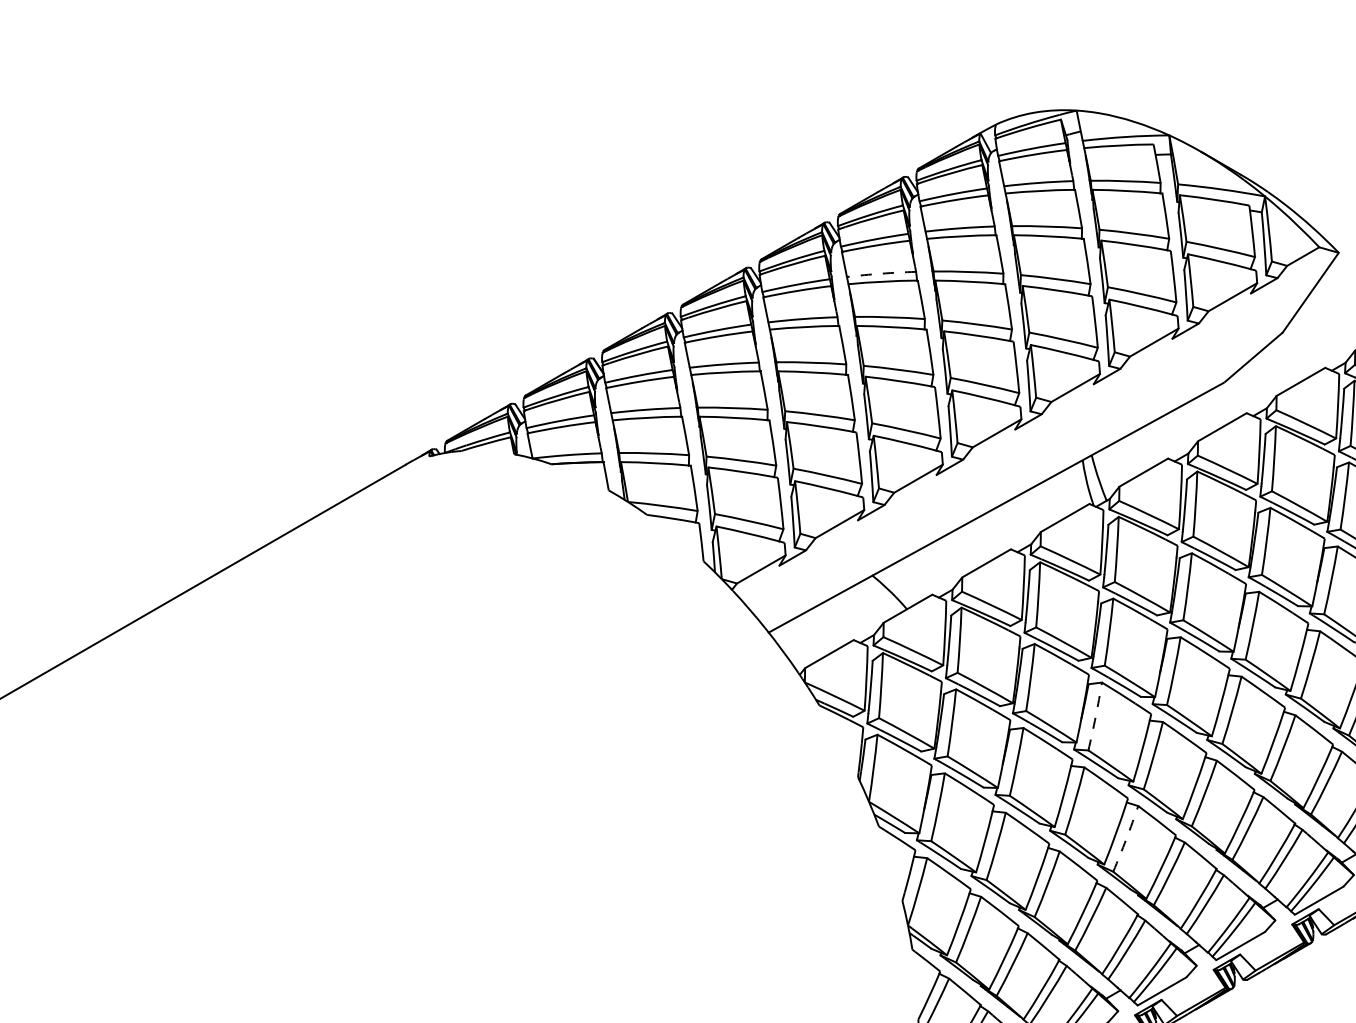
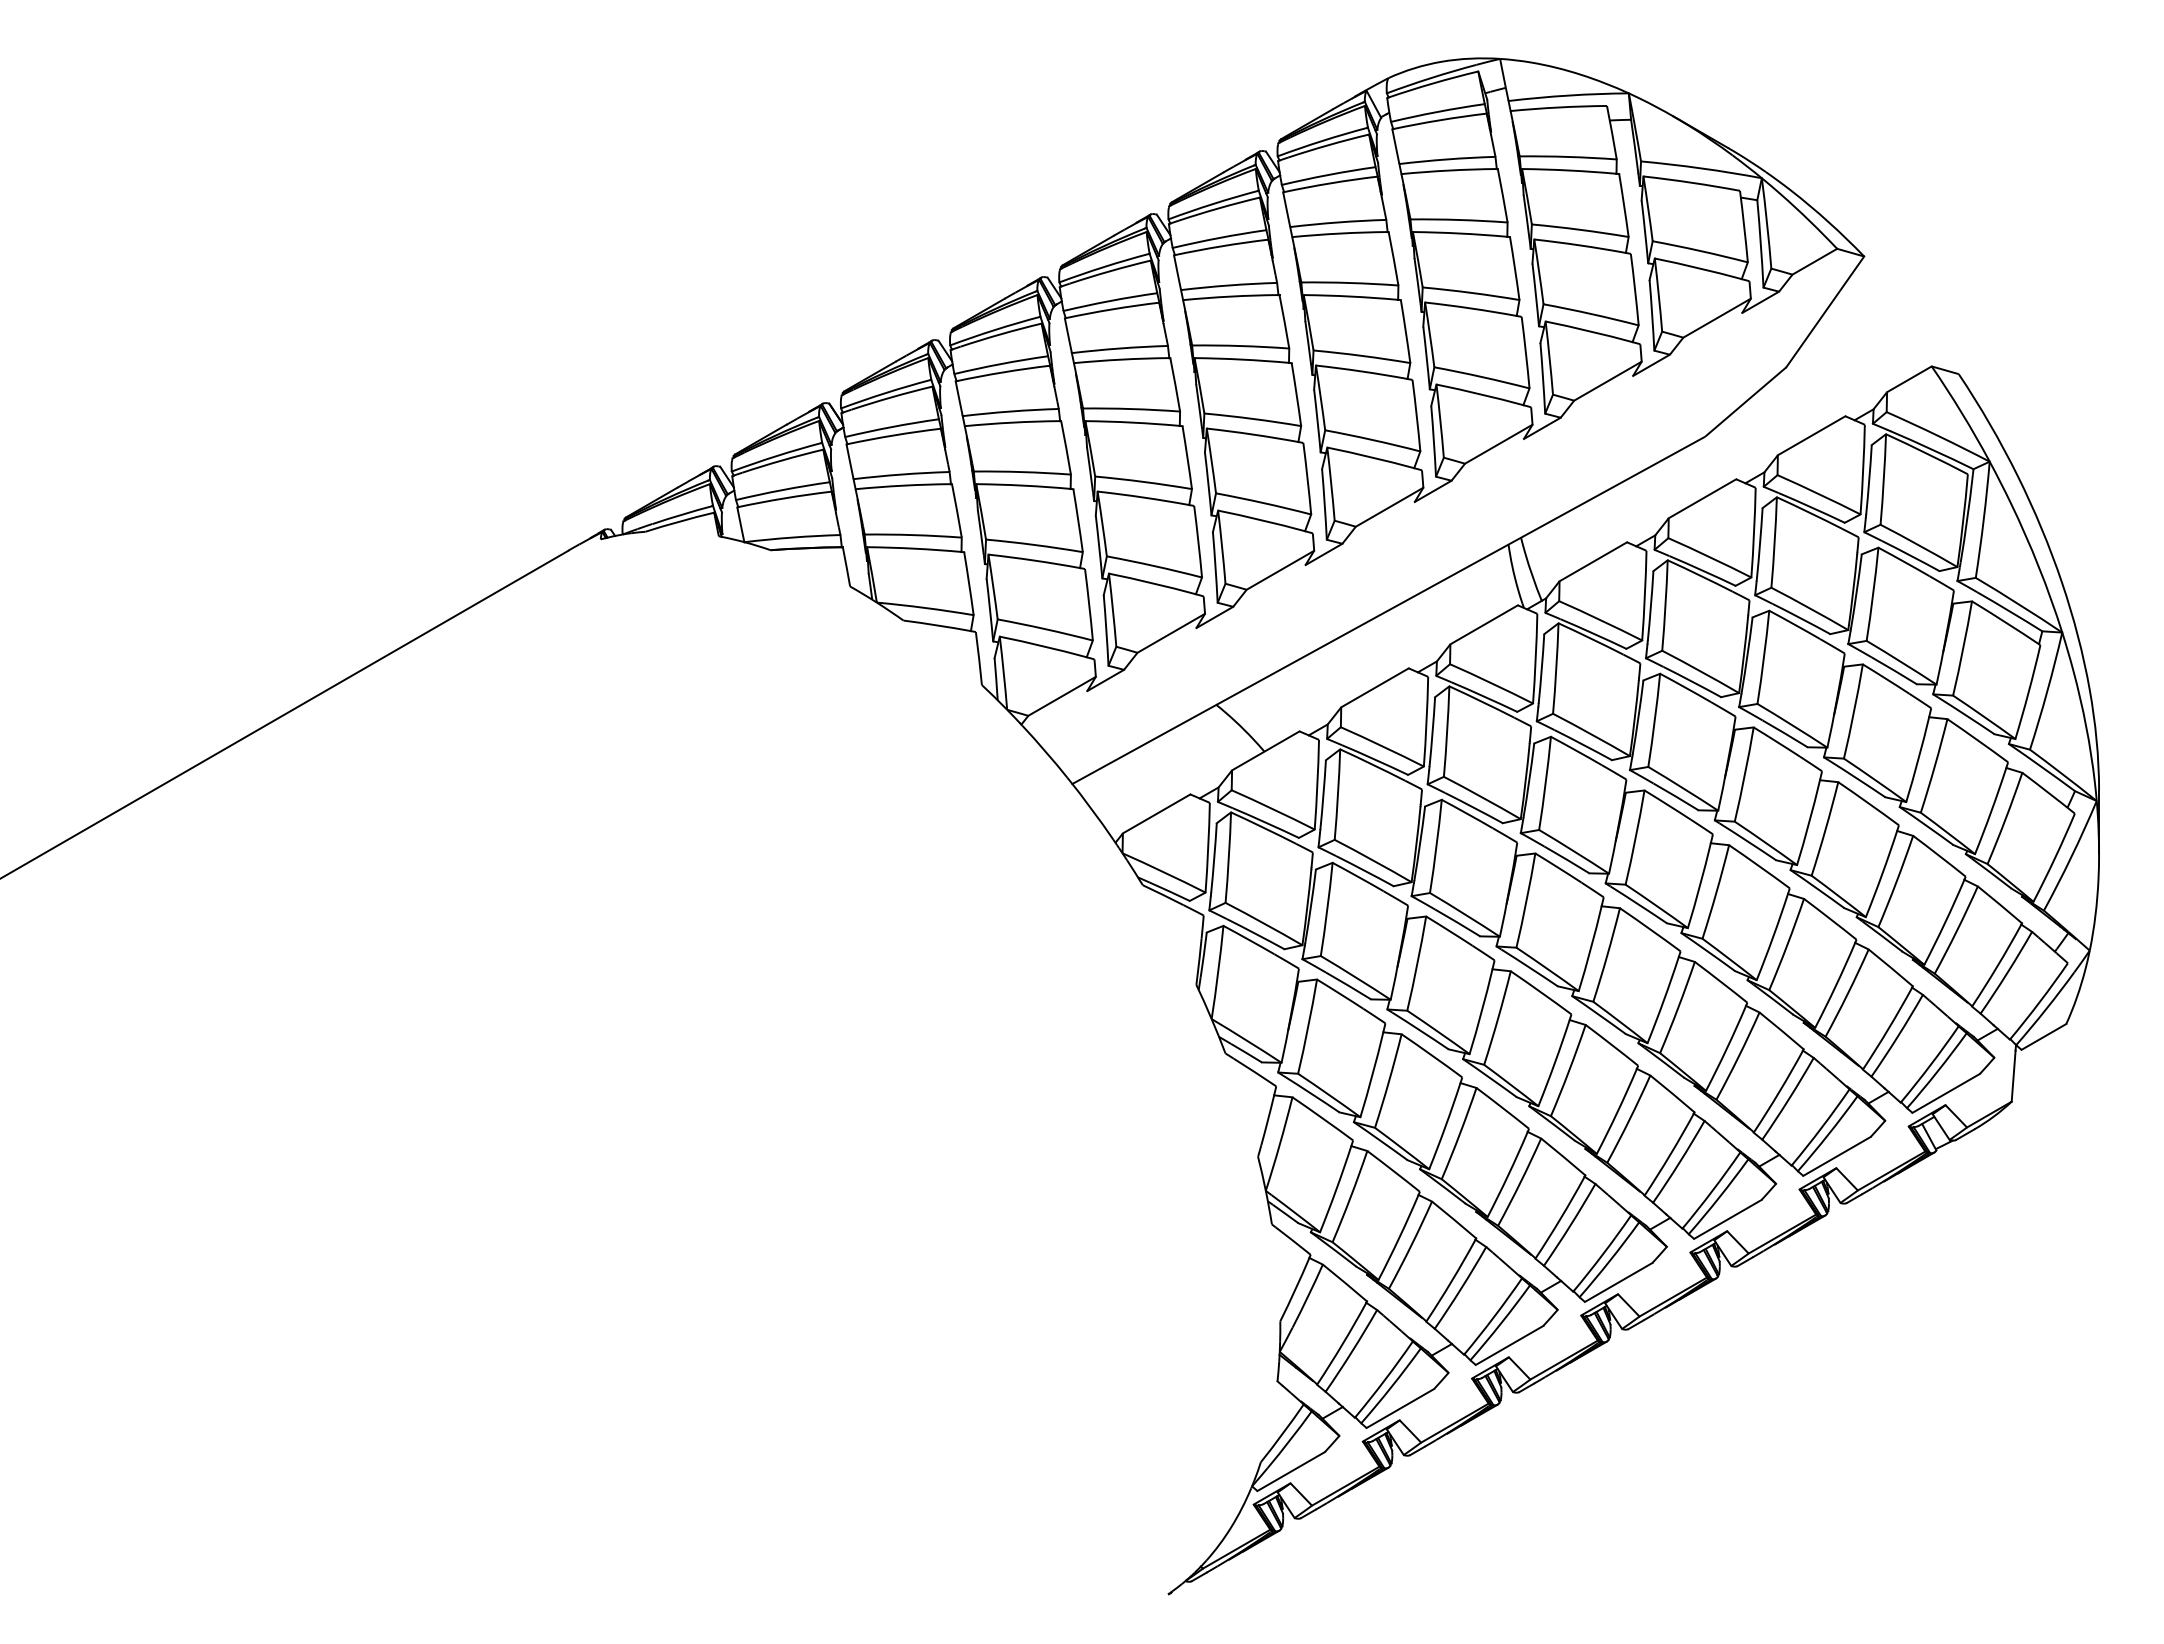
arc: (881, 273) -> (1229, 285), dashed -> solid
arc: (1095, 716) -> (1526, 900), dashed -> solid
arc: (1126, 838) -> (1569, 1070), dashed -> solid

